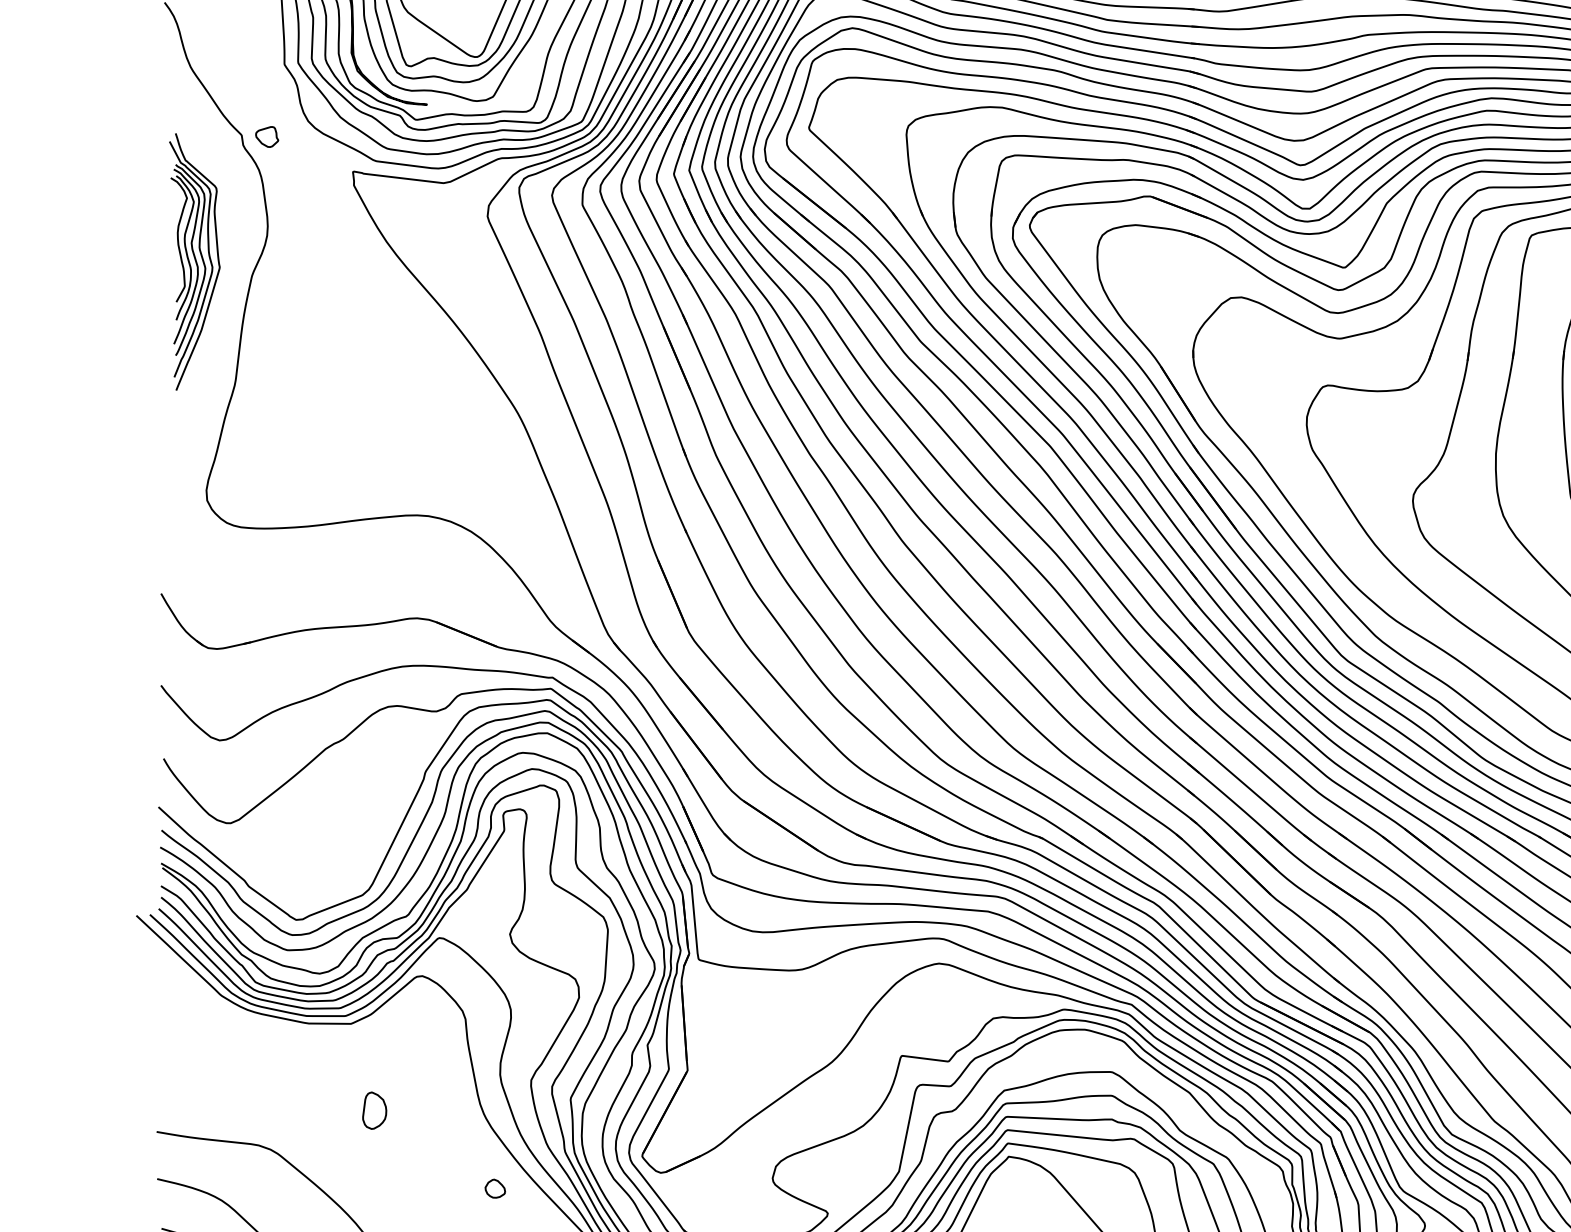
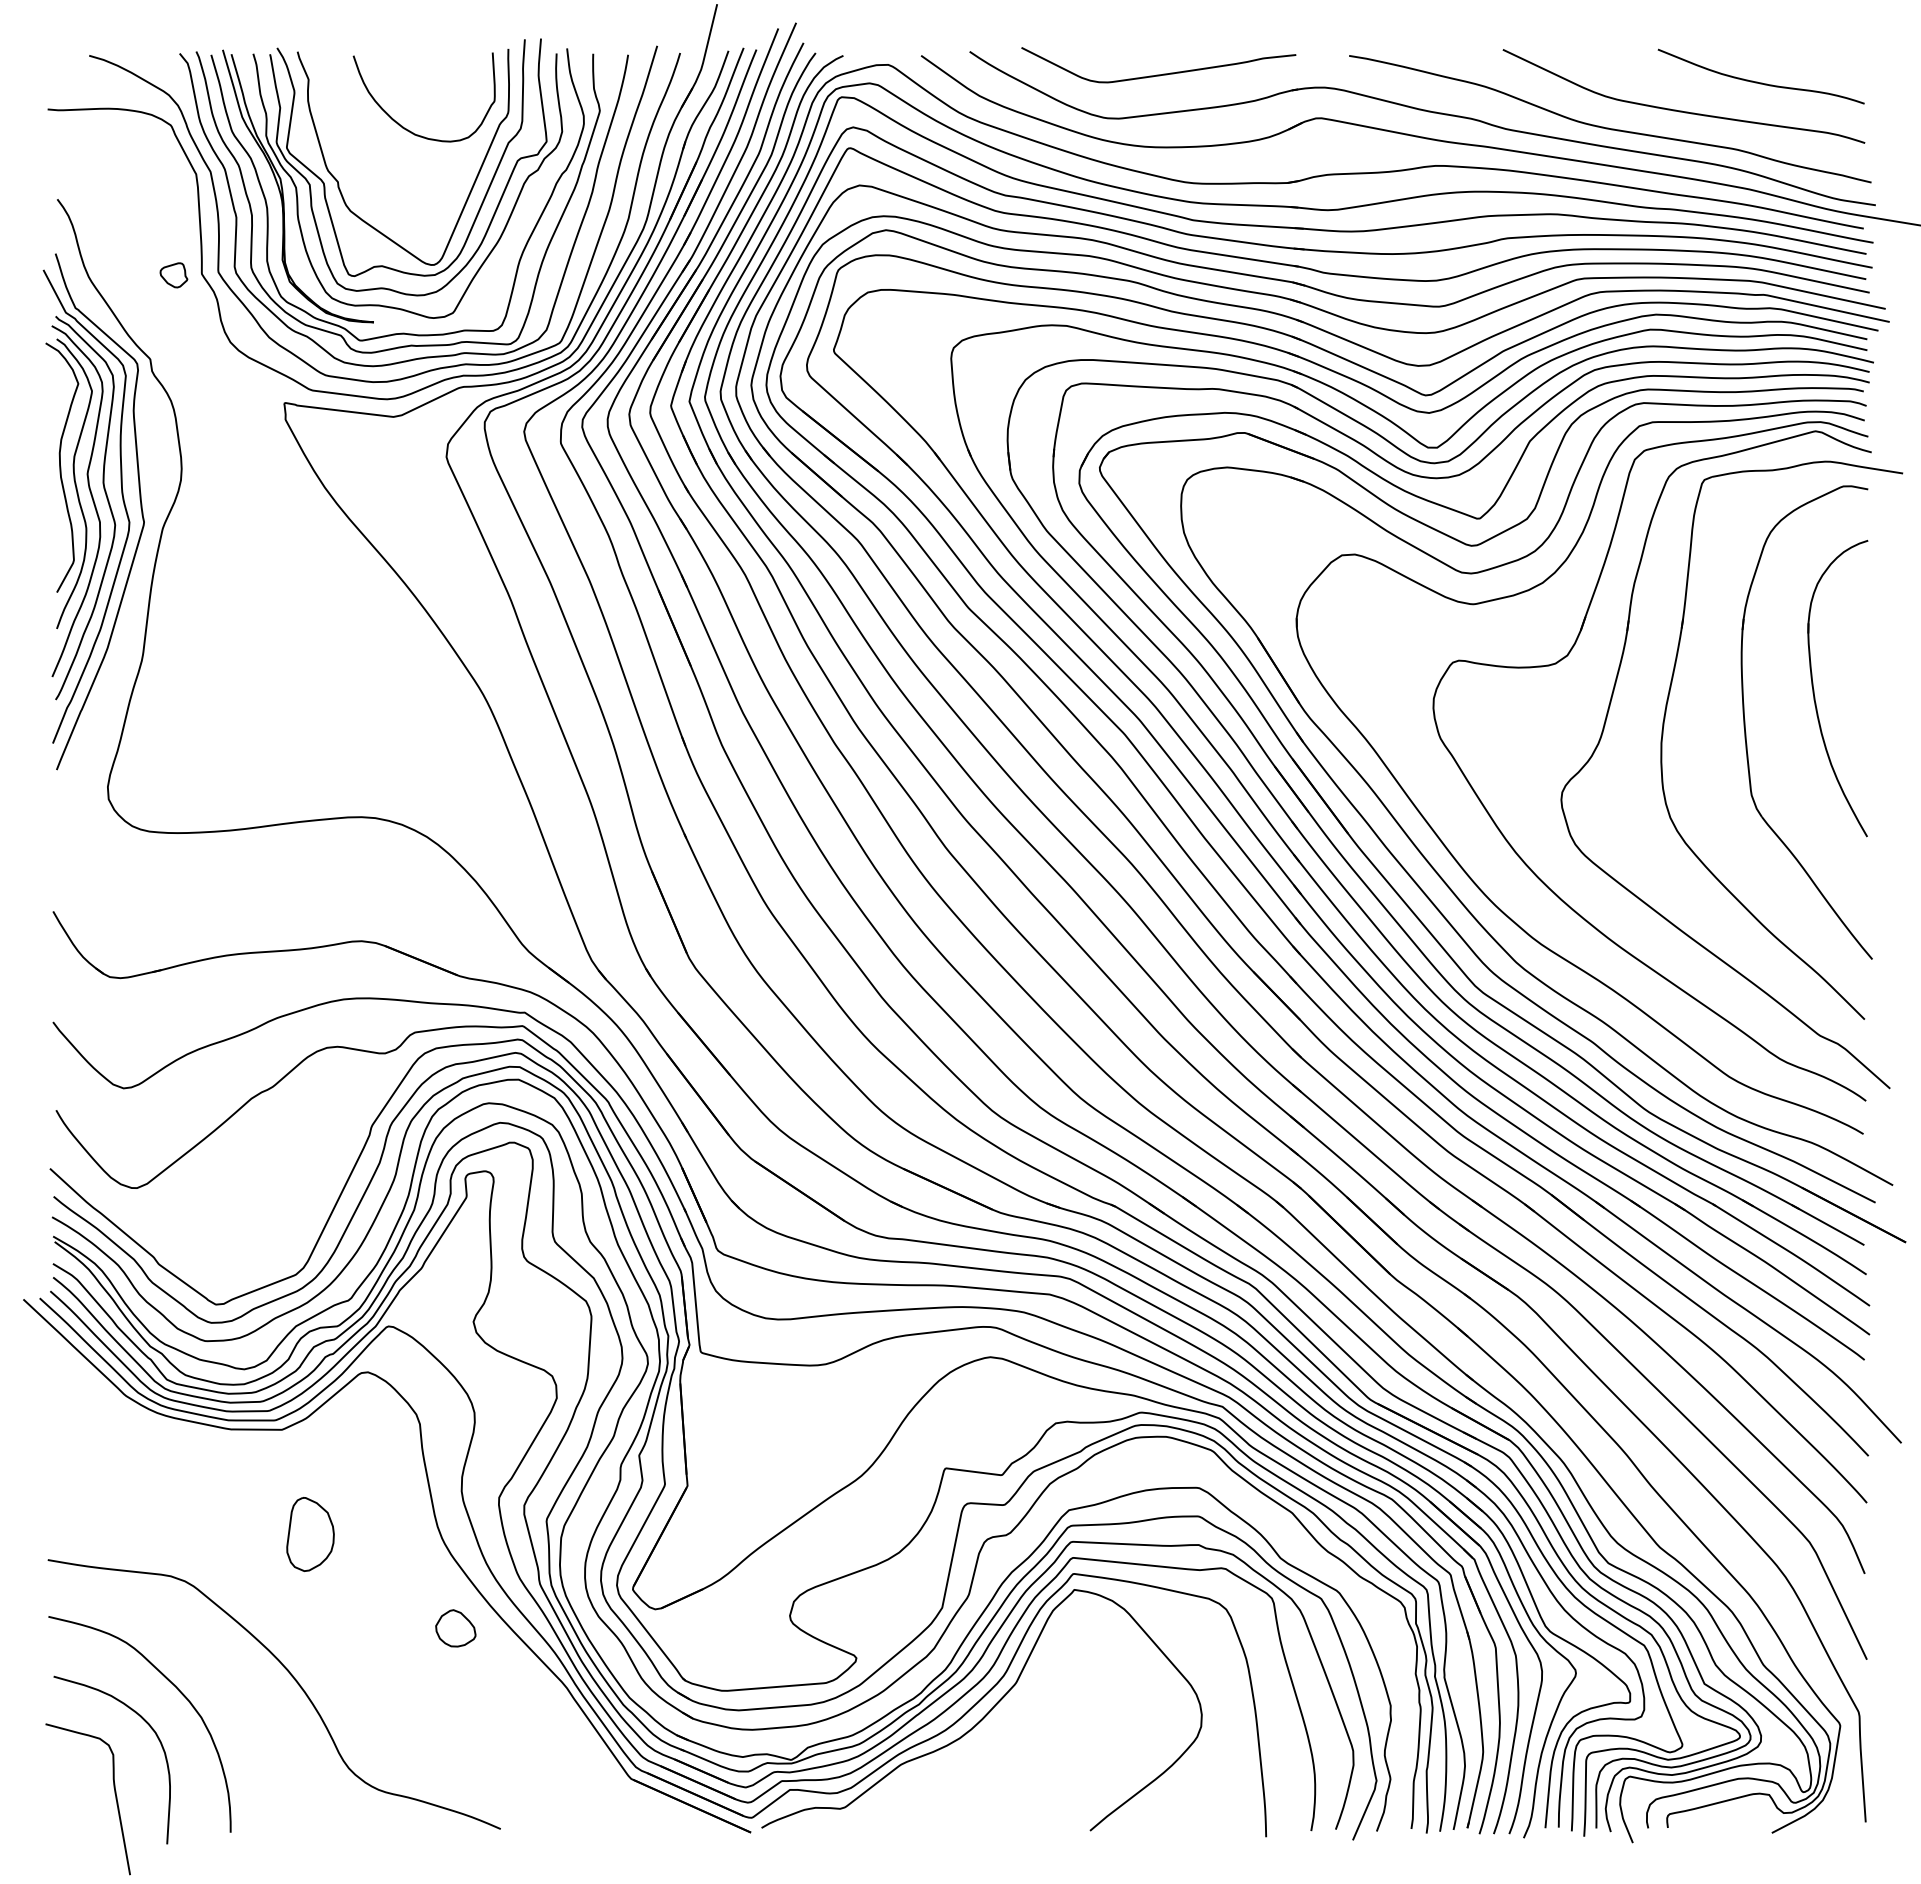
part: (266, 137) -> (173, 275), moved
part: (194, 261) -> (93, 511), size x1.67
part: (374, 1110) -> (310, 1534), size x1.67
part: (495, 1188) -> (455, 1628), size x1.67

